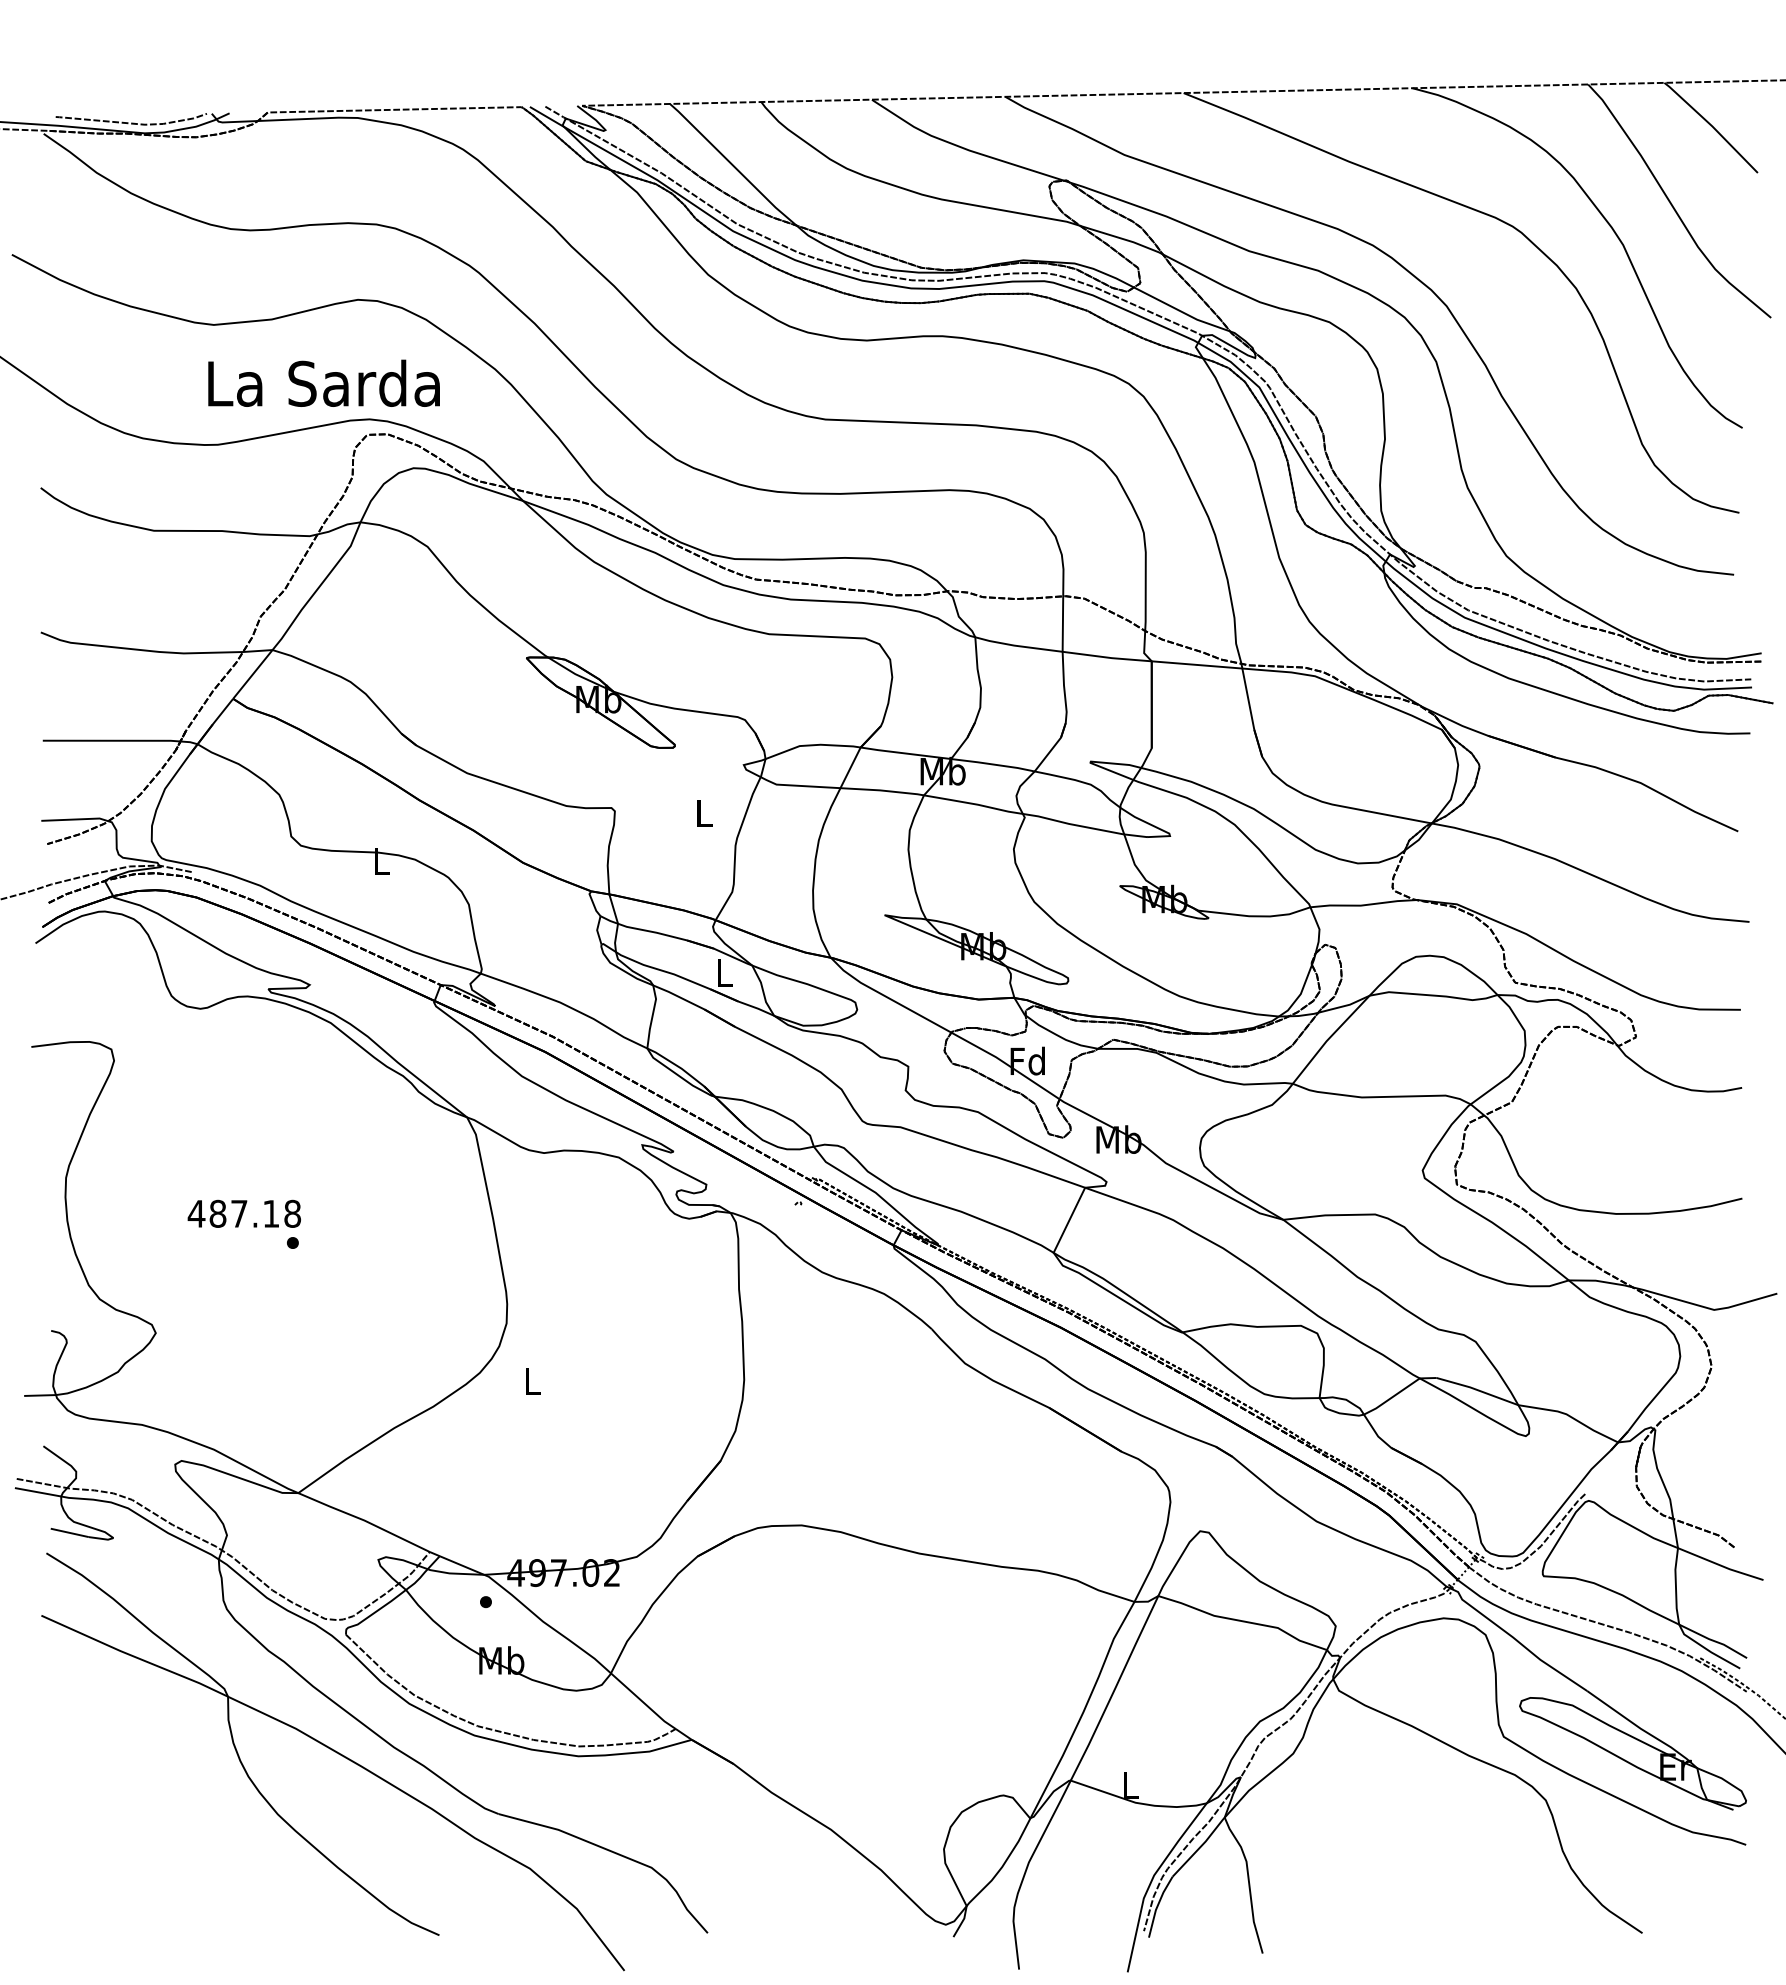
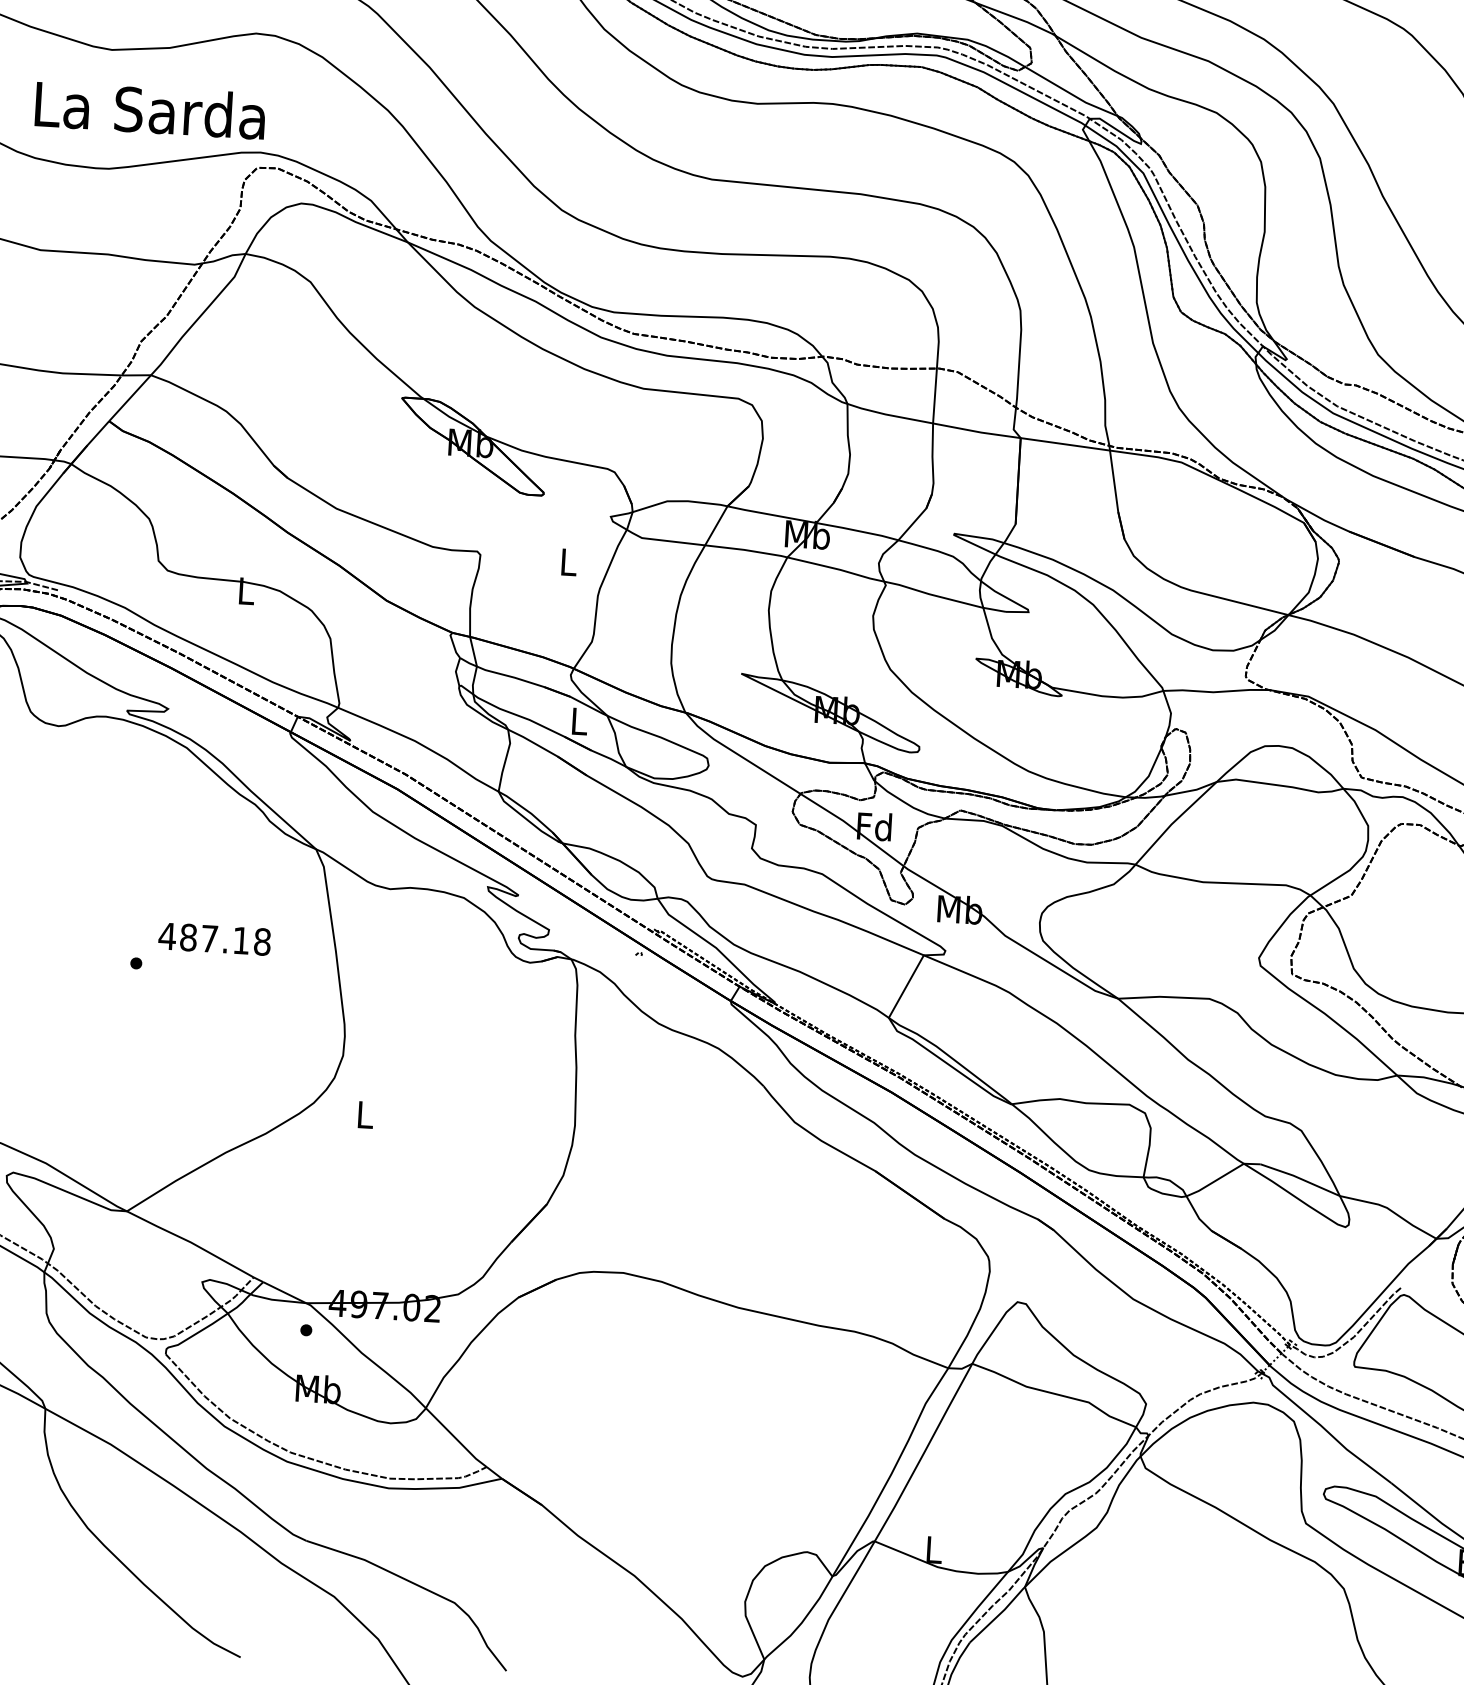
text: (323, 382) -> (149, 109), moved
text: (243, 1213) -> (213, 938), moved

